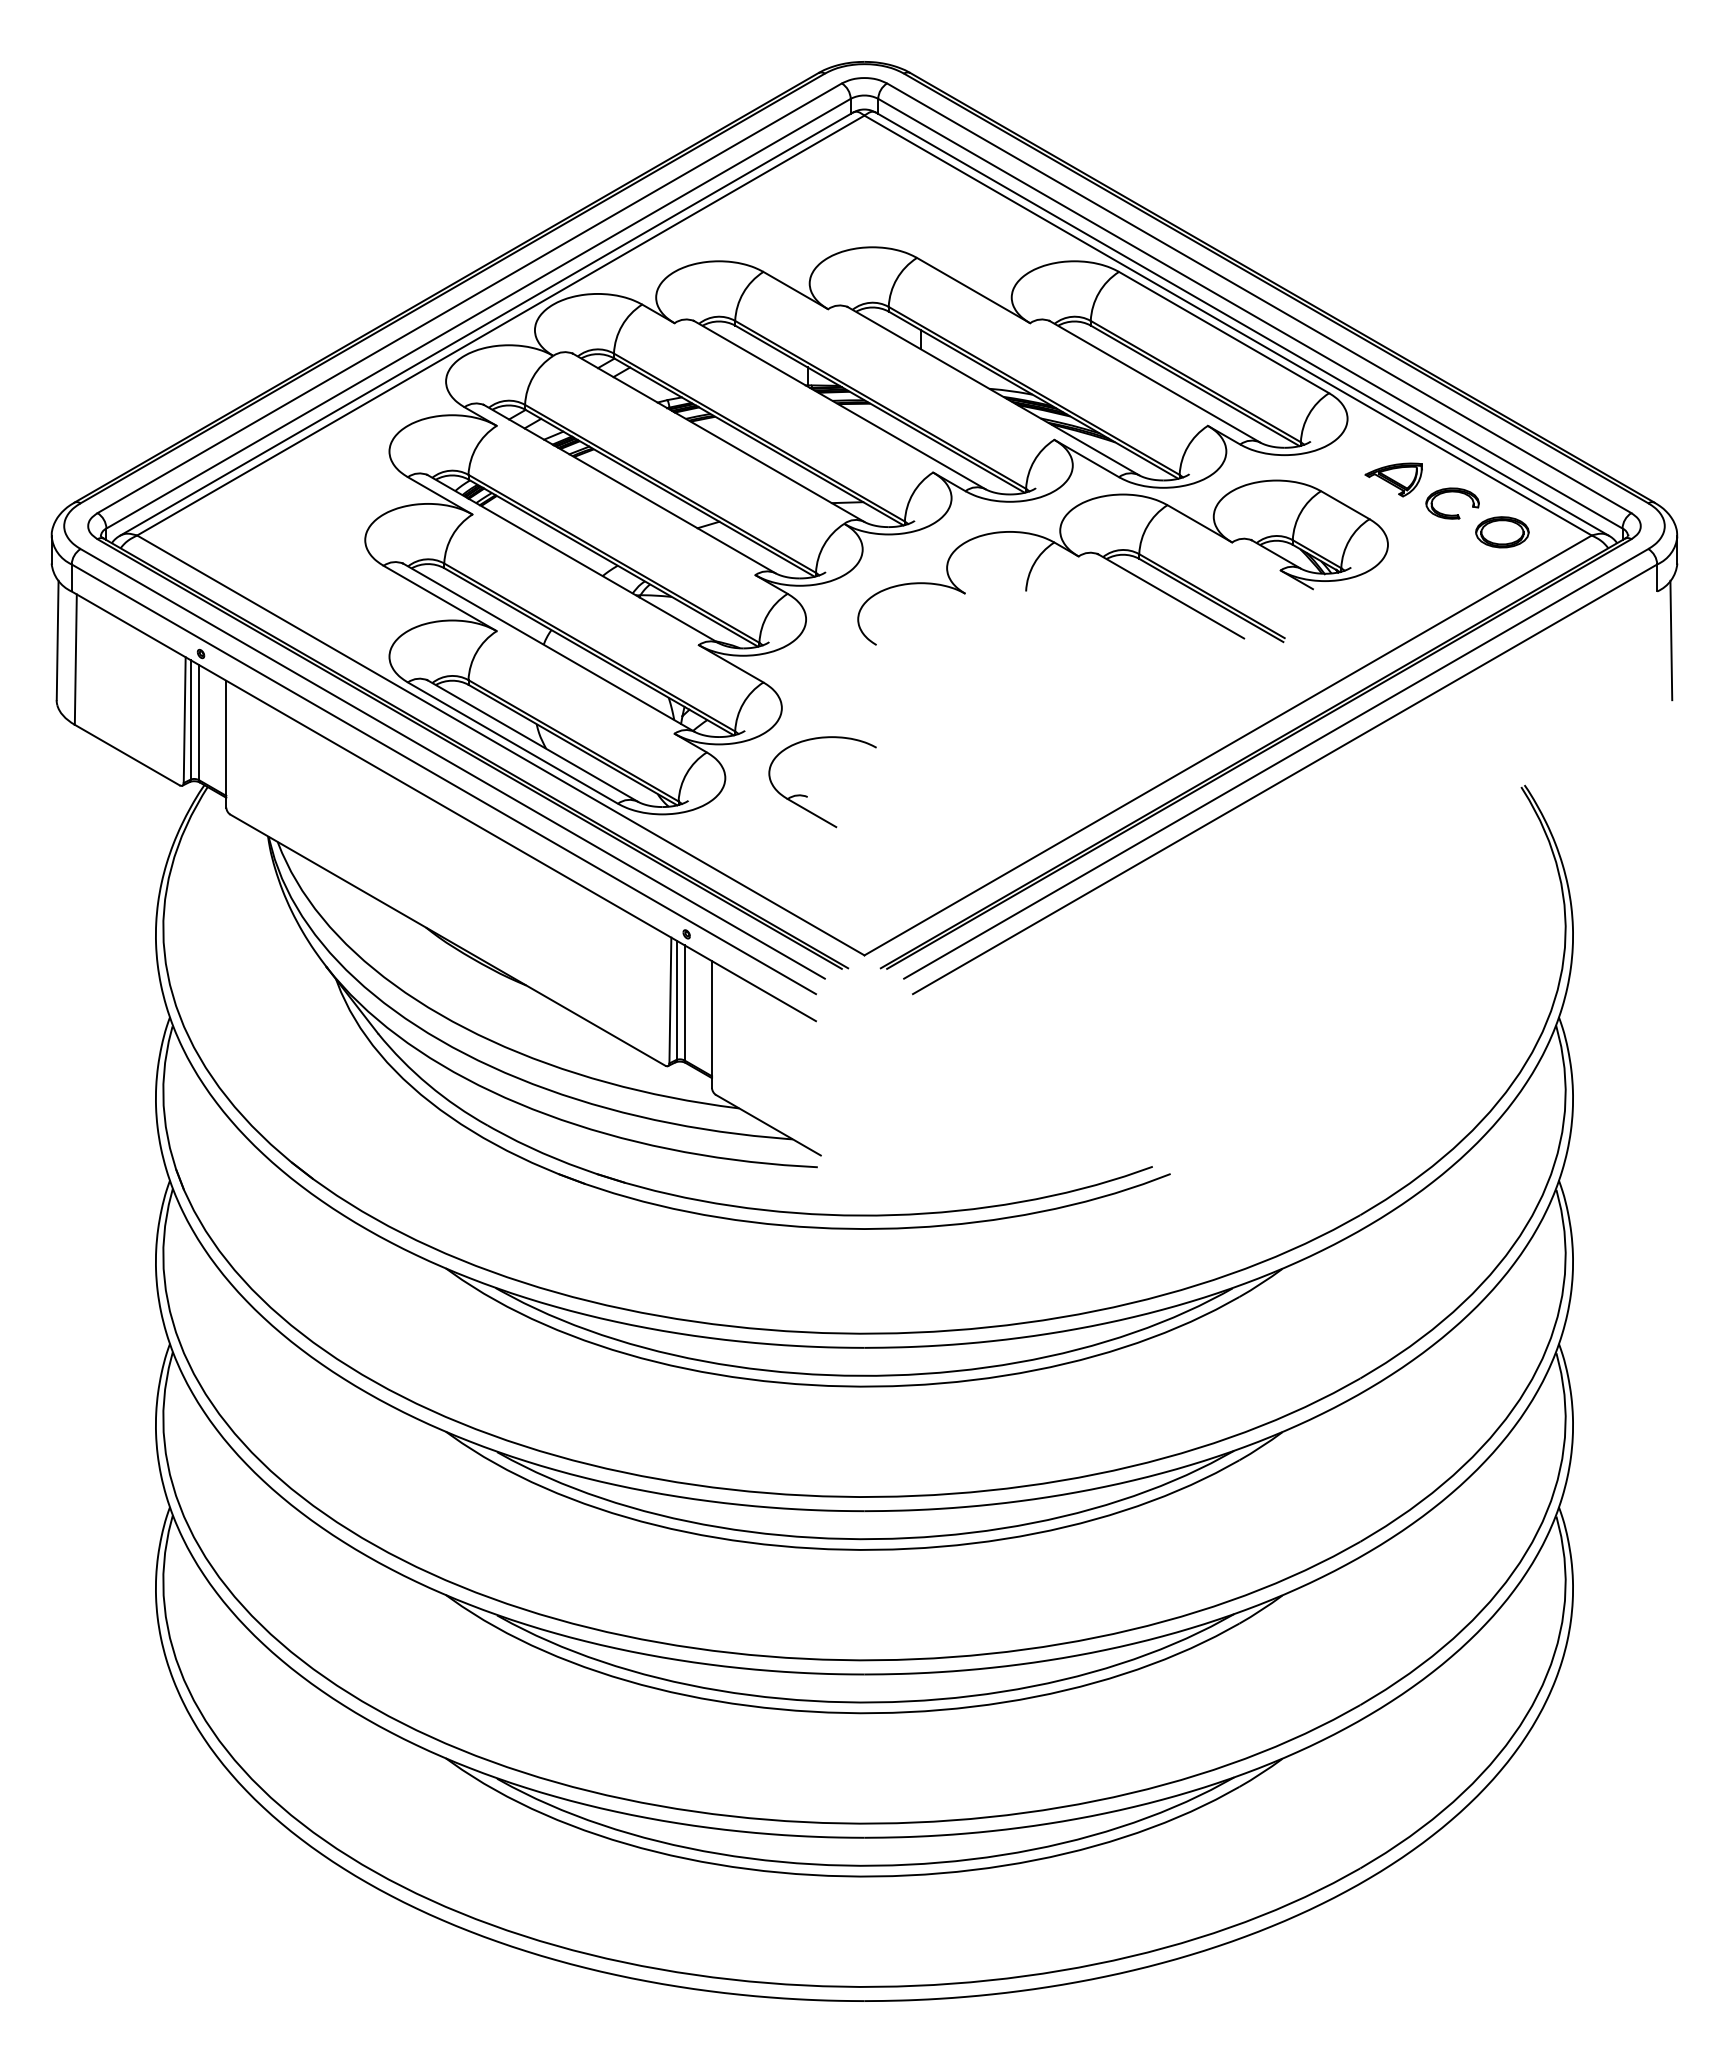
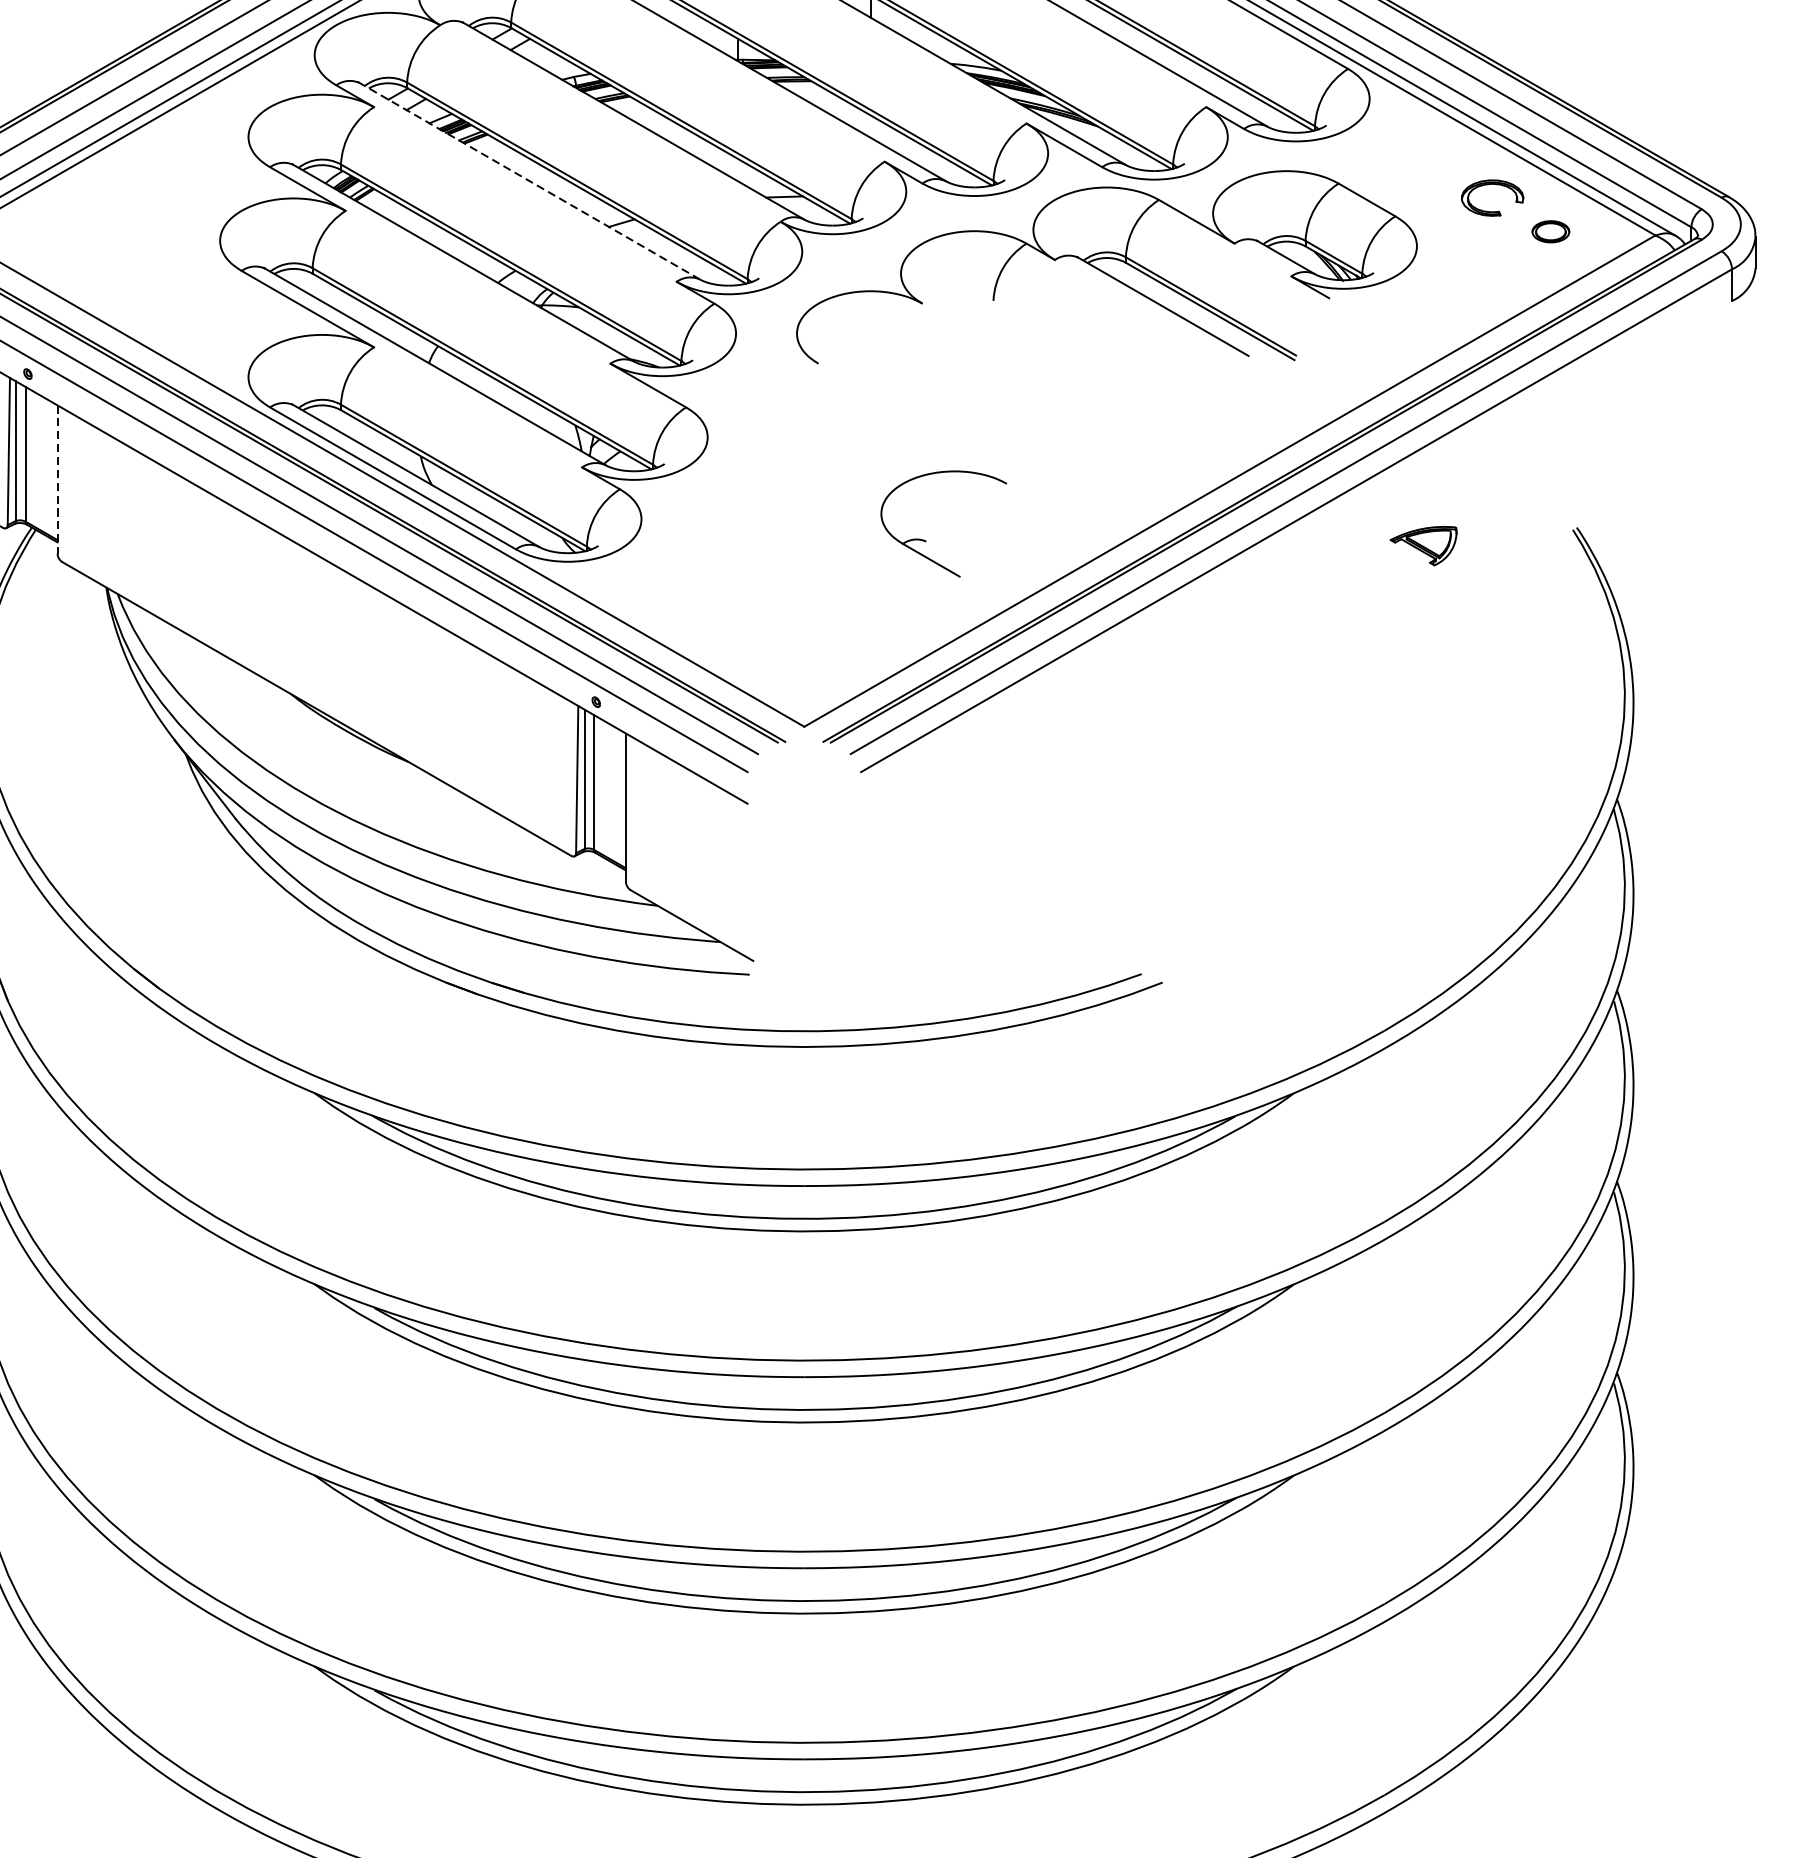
part: (1393, 479) -> (1423, 545), moved
line: (629, 489) -> (529, 181), solid -> dashed
part: (1502, 532) -> (1550, 231), size x0.6
line: (1671, 640) -> (1748, 358), removed
line: (226, 744) -> (57, 480), solid -> dashed
part: (807, 796) -> (926, 540), moved

